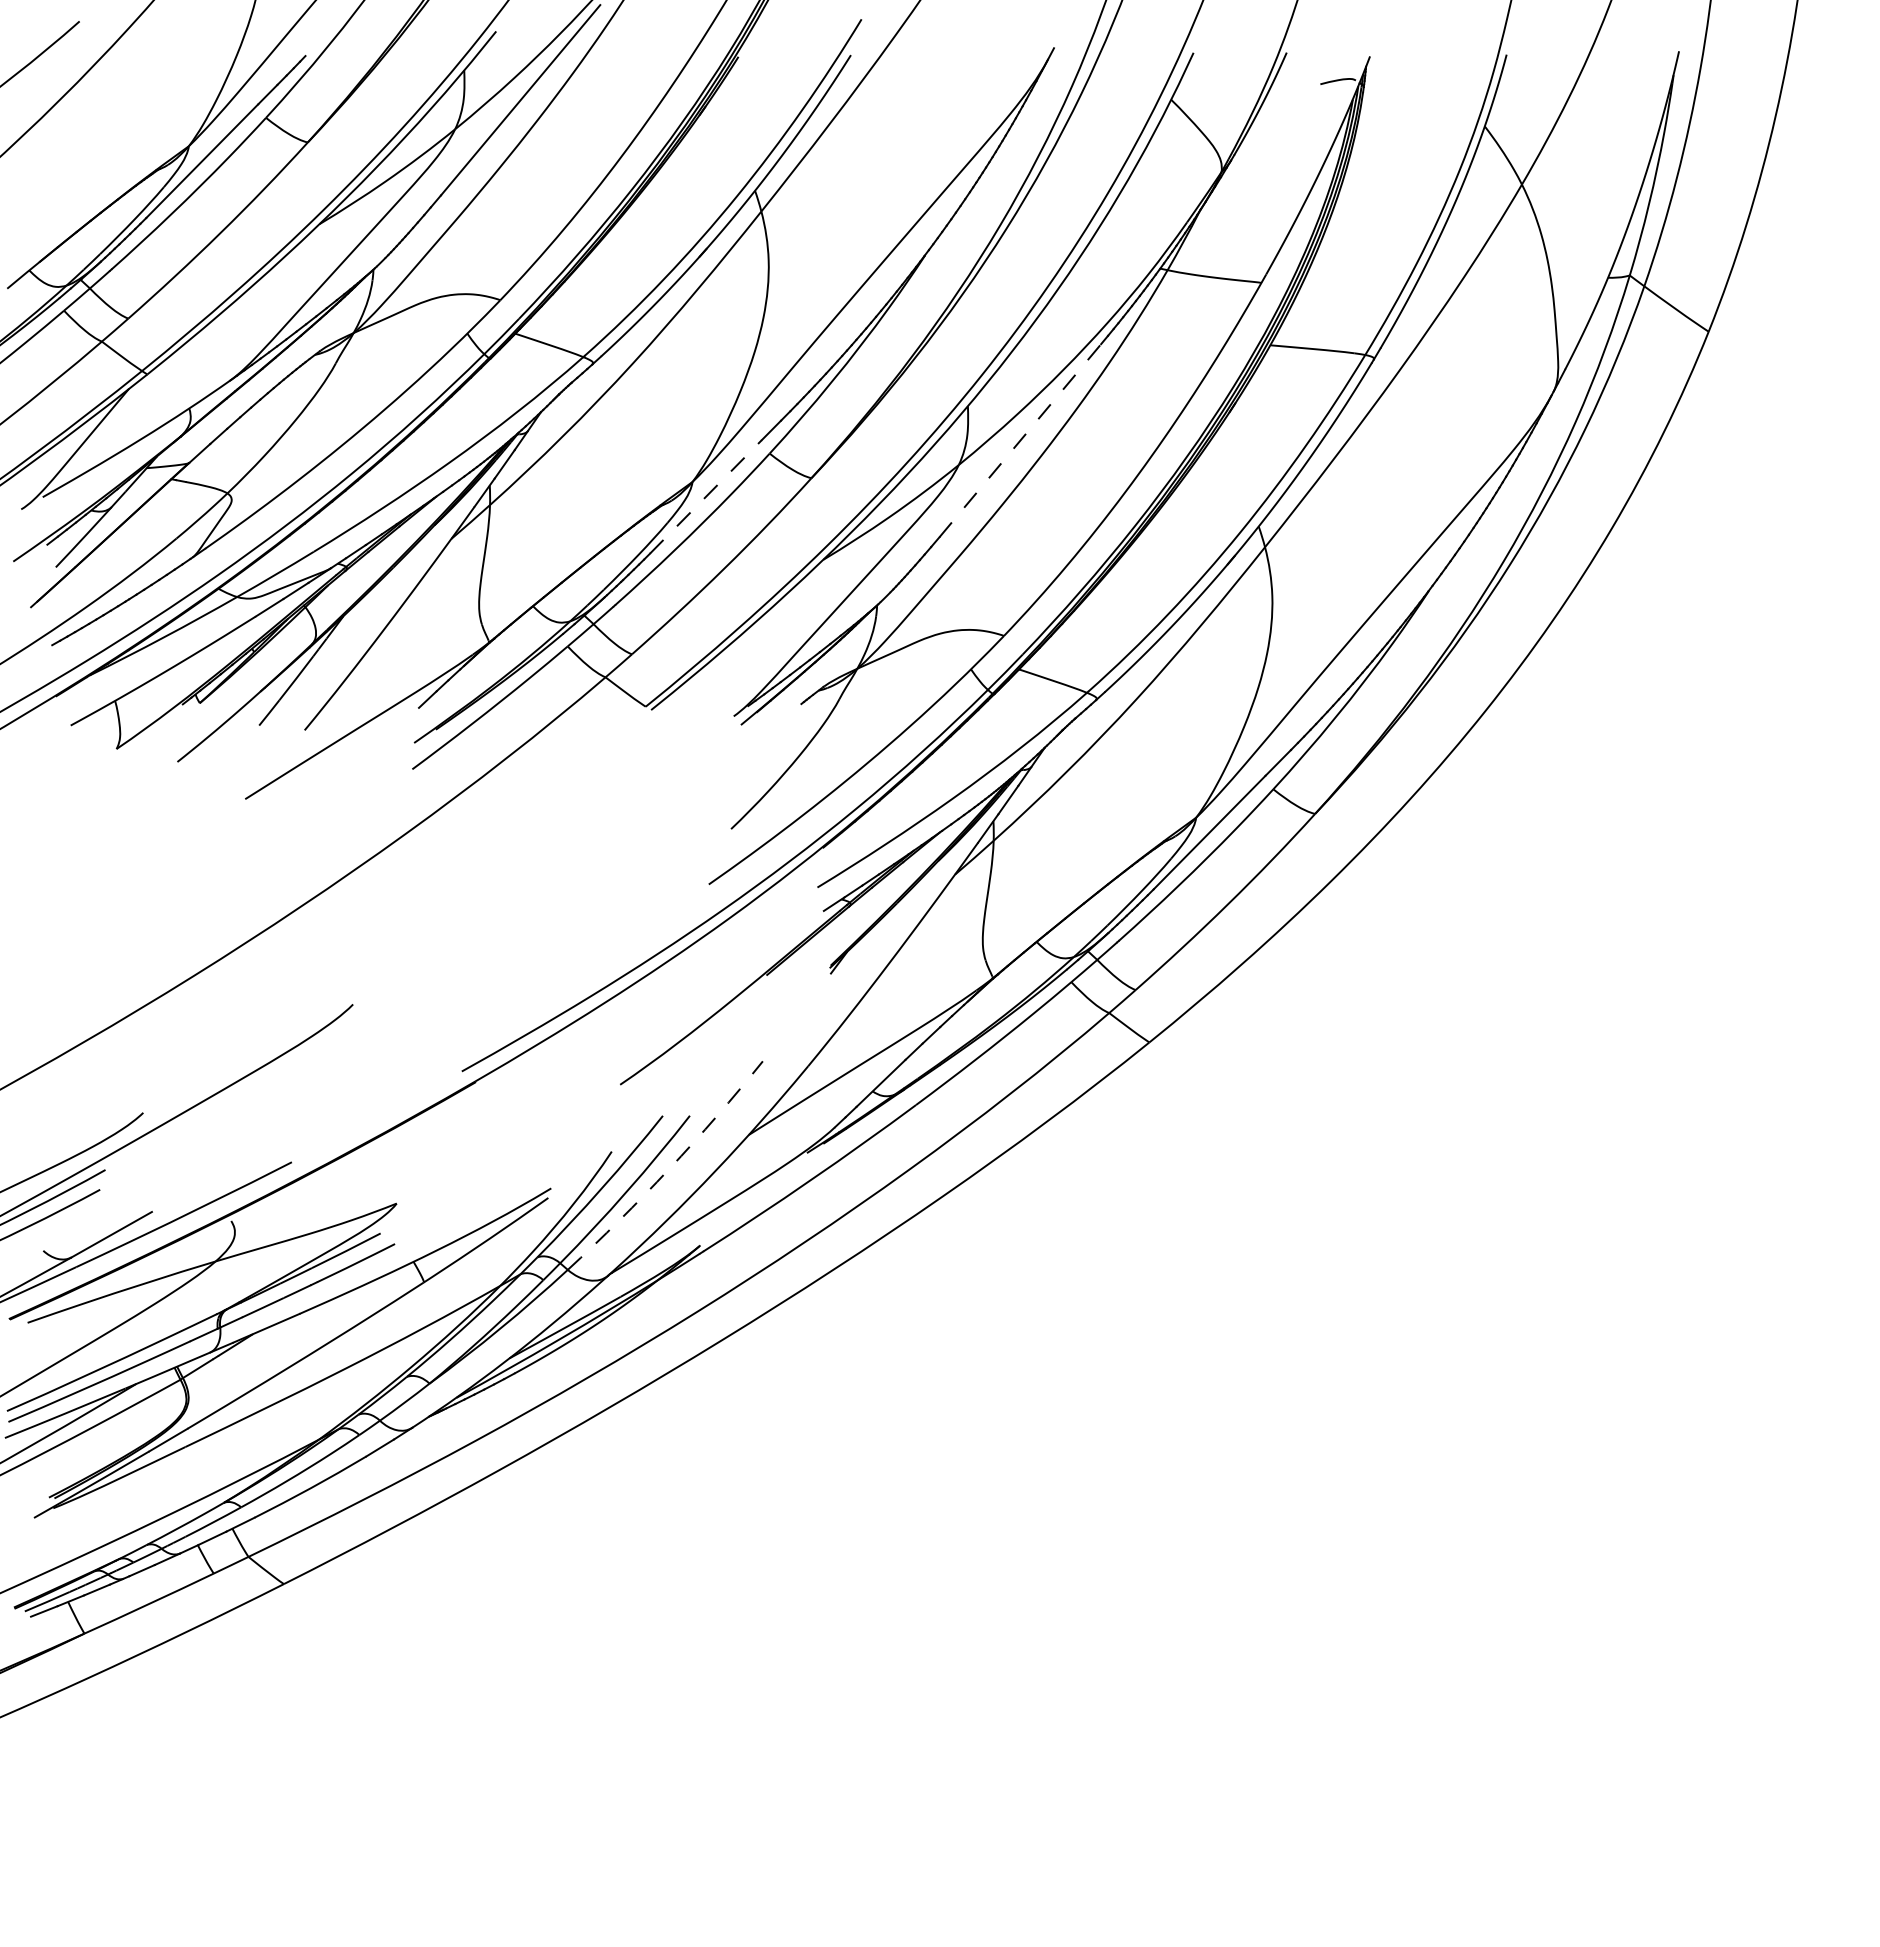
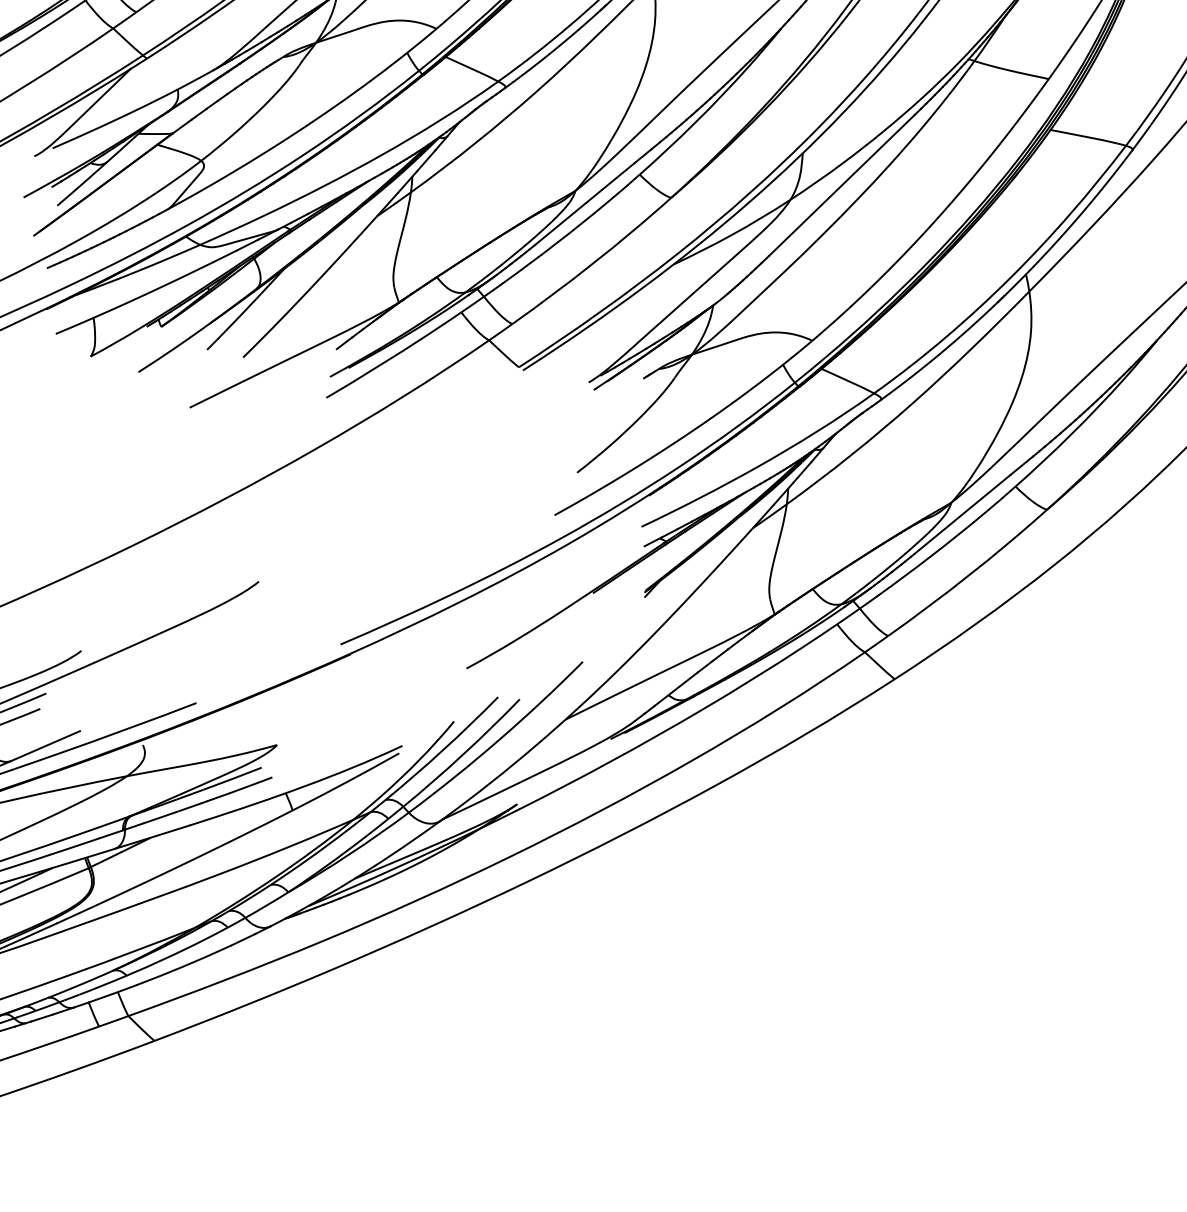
line: (1020, 440) -> (842, 185), dashed -> solid
line: (705, 496) -> (584, 203), dashed -> solid
arc: (669, 1169) -> (498, 740), dashed -> solid

